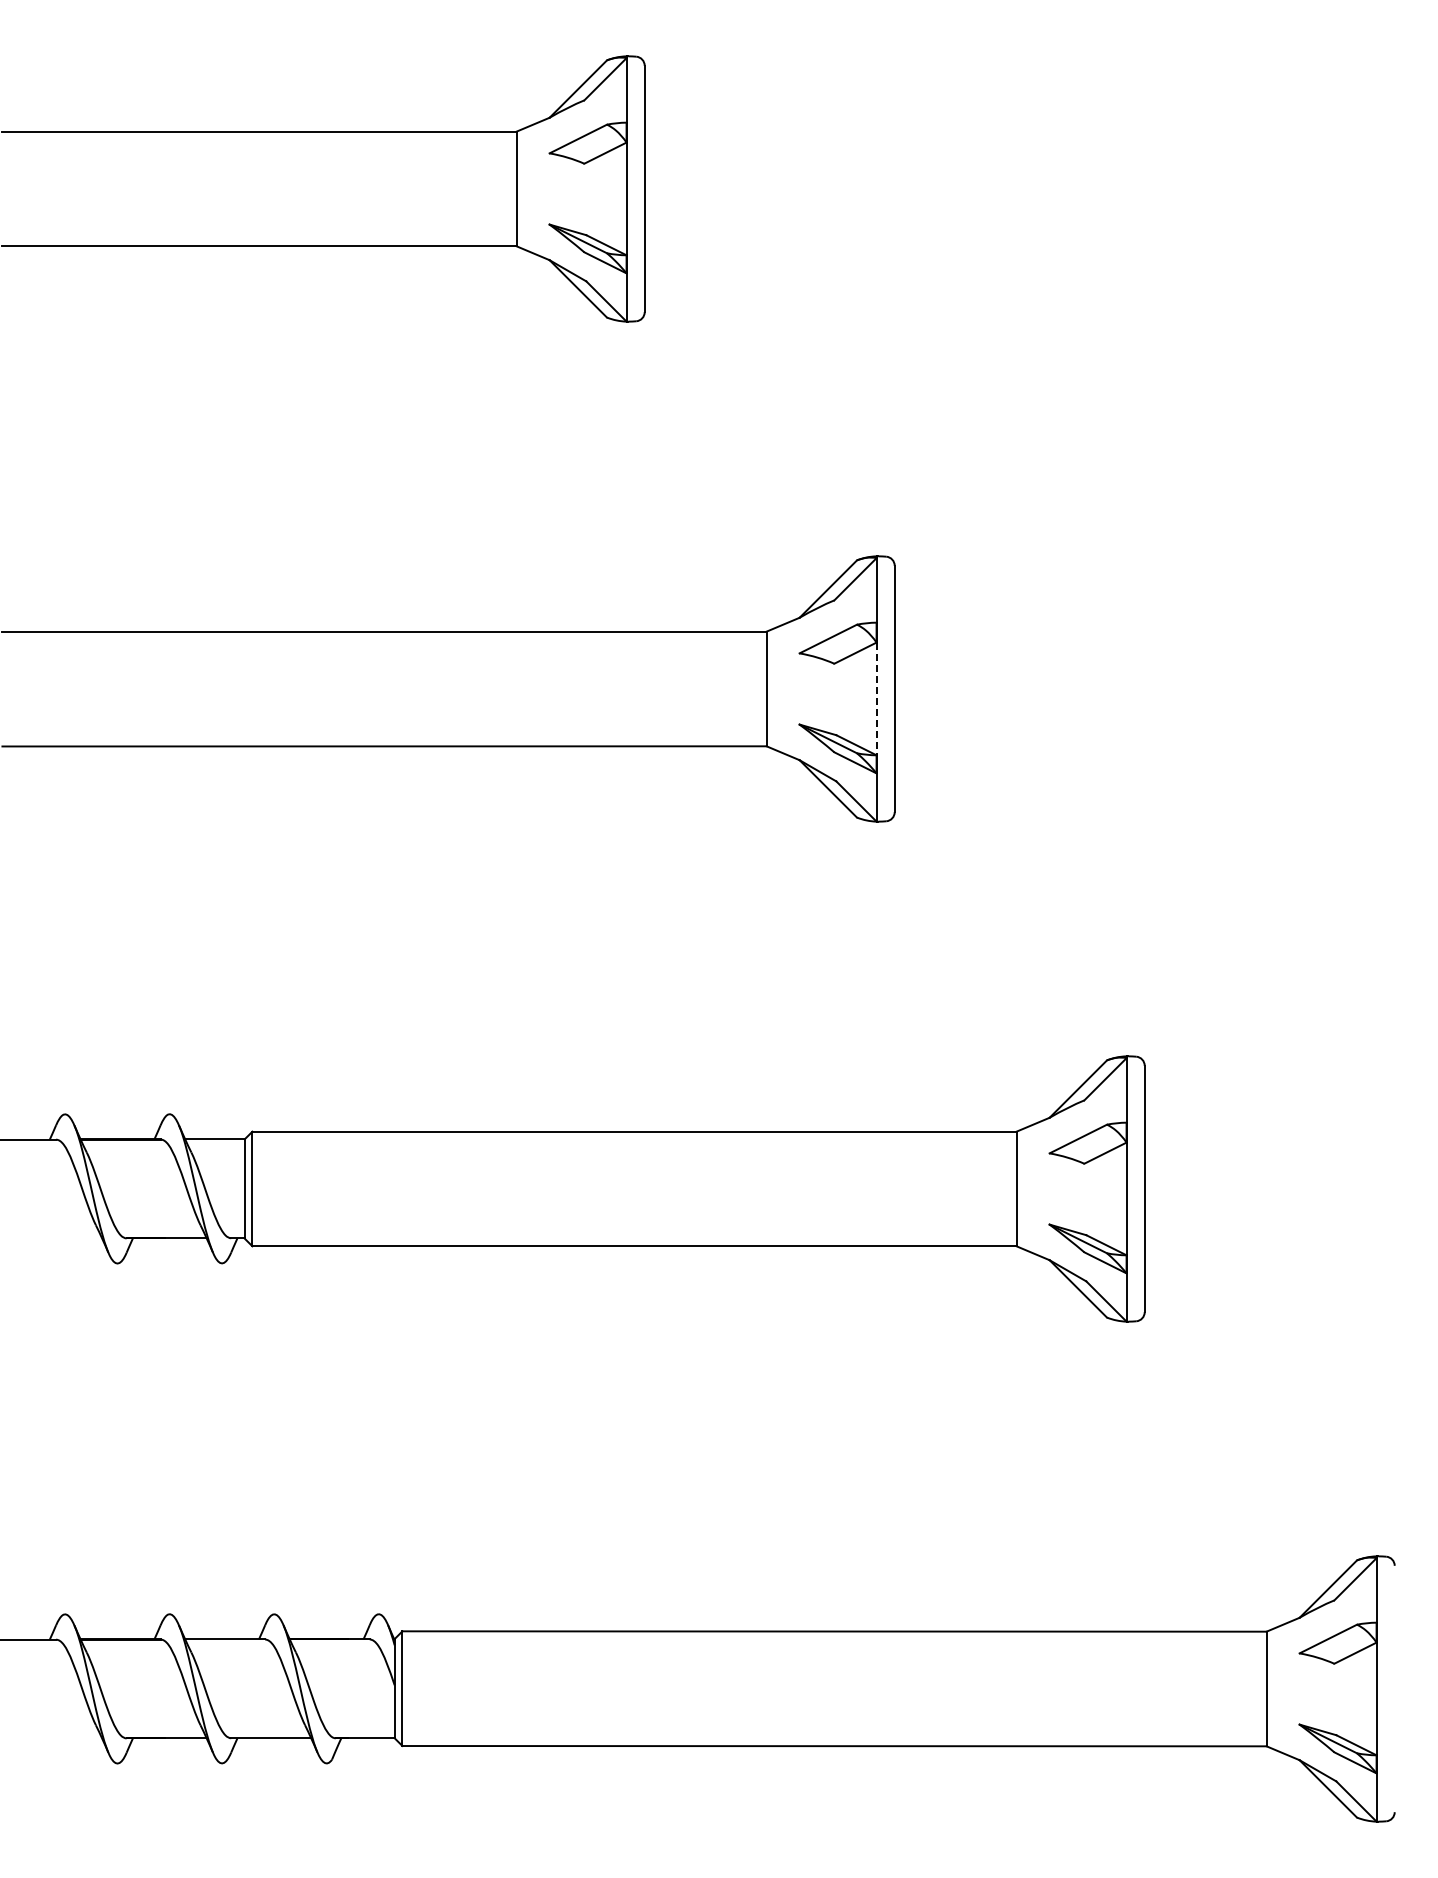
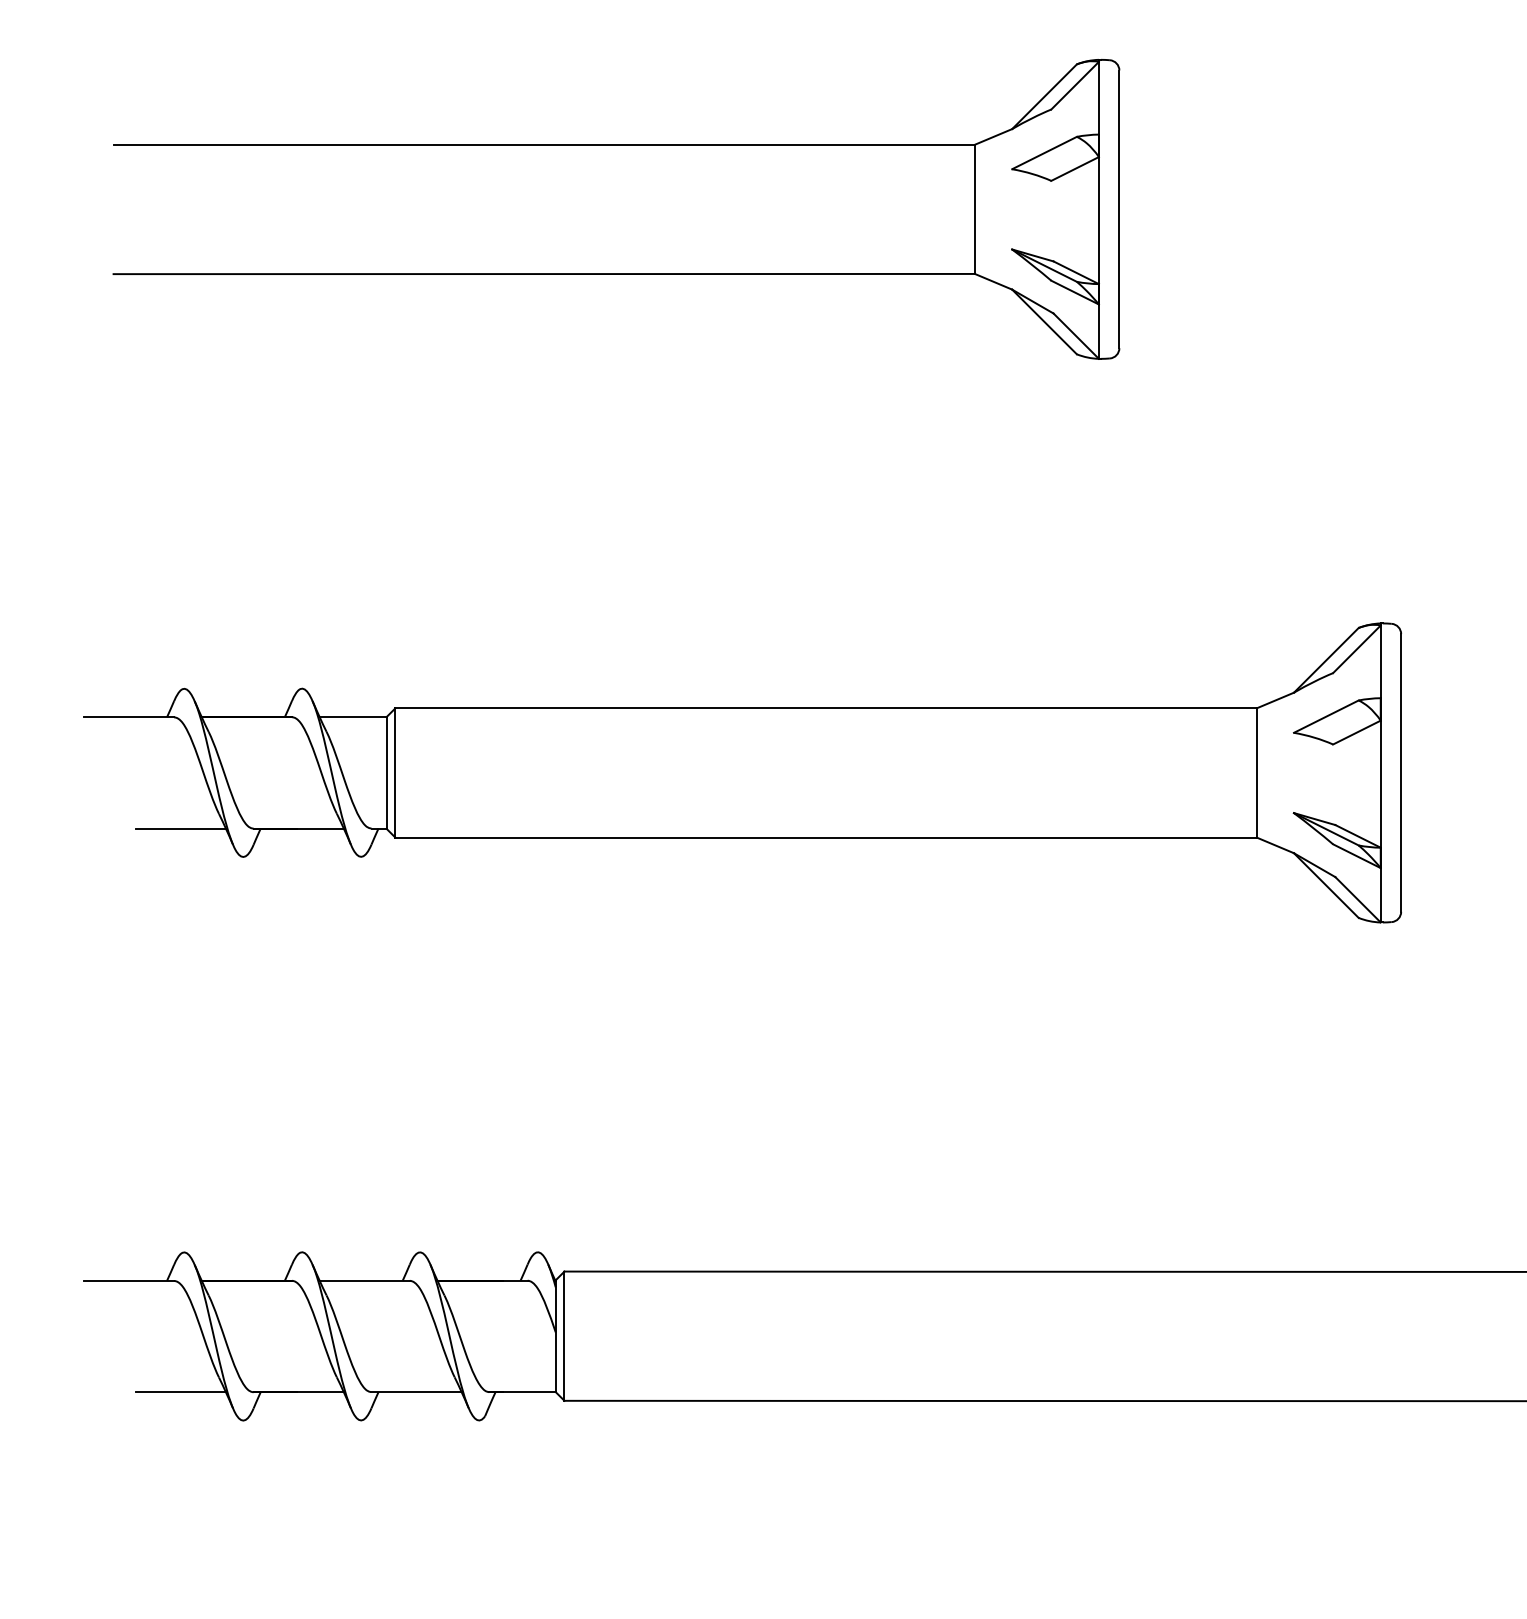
line: (876, 699) -> (1098, 221), dashed -> solid
line: (62, 1238) -> (181, 828), added
line: (62, 1738) -> (181, 1392), added

